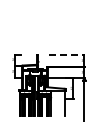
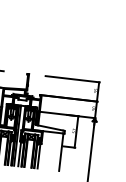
line: (66, 54) -> (72, 79), dashed -> solid

